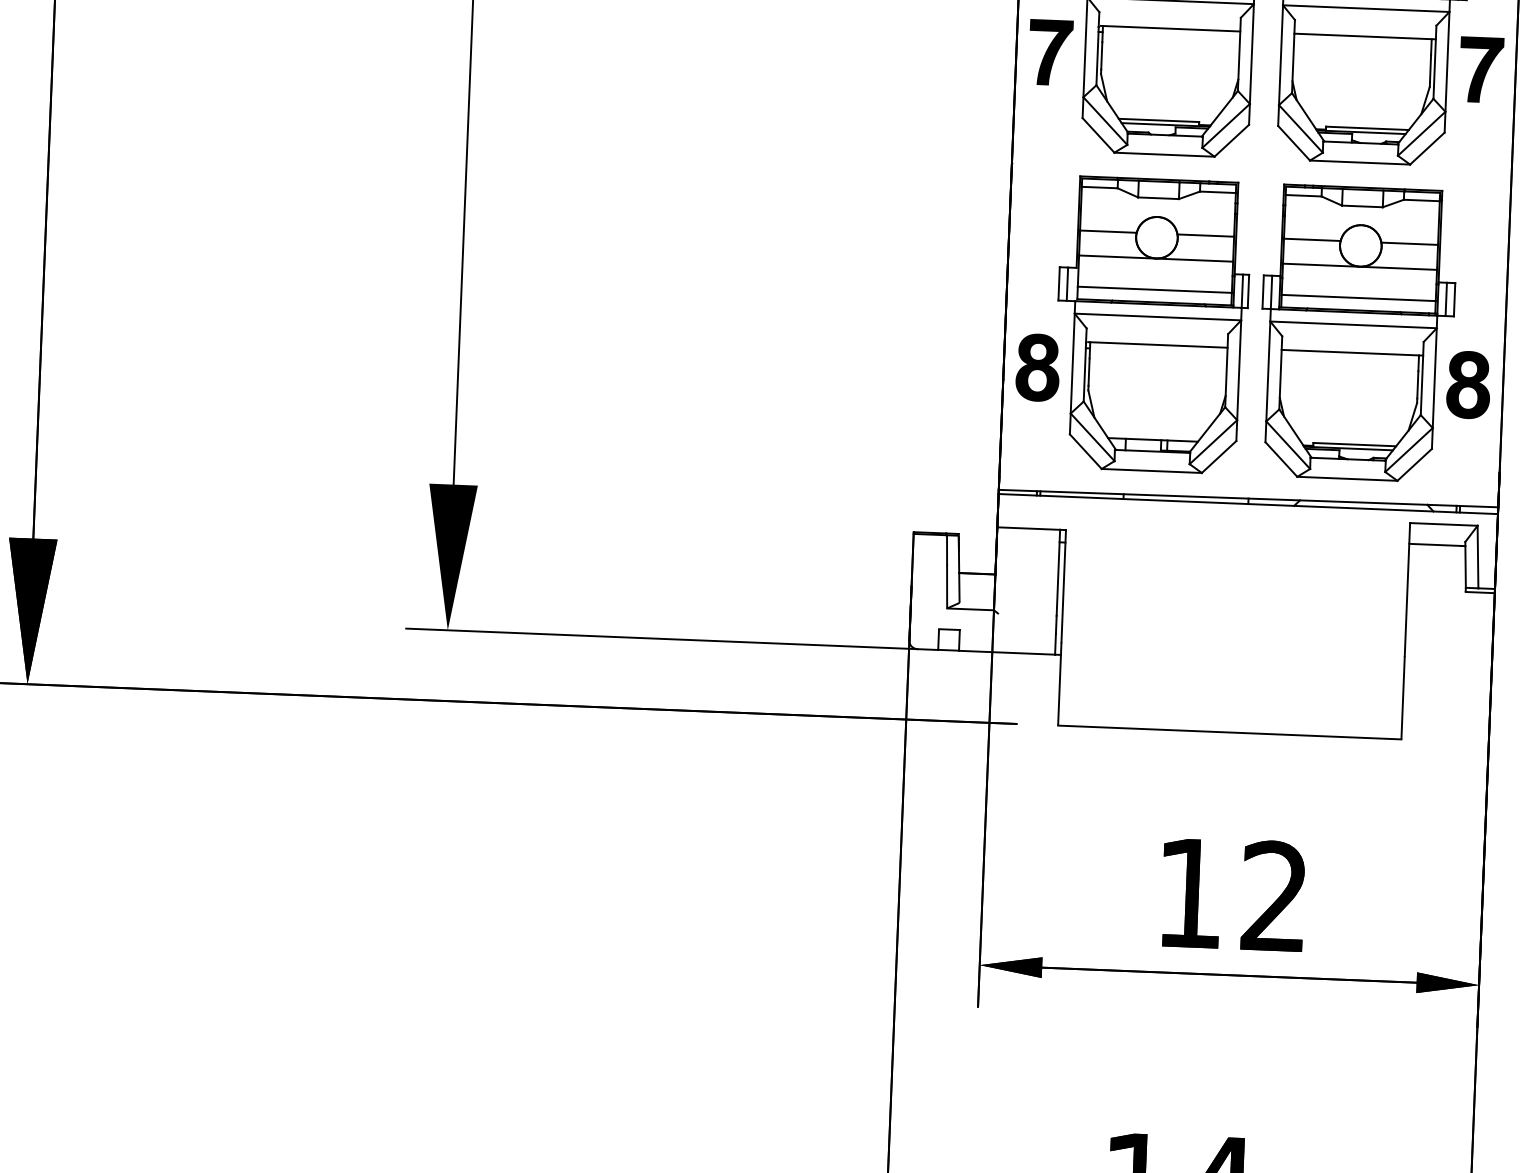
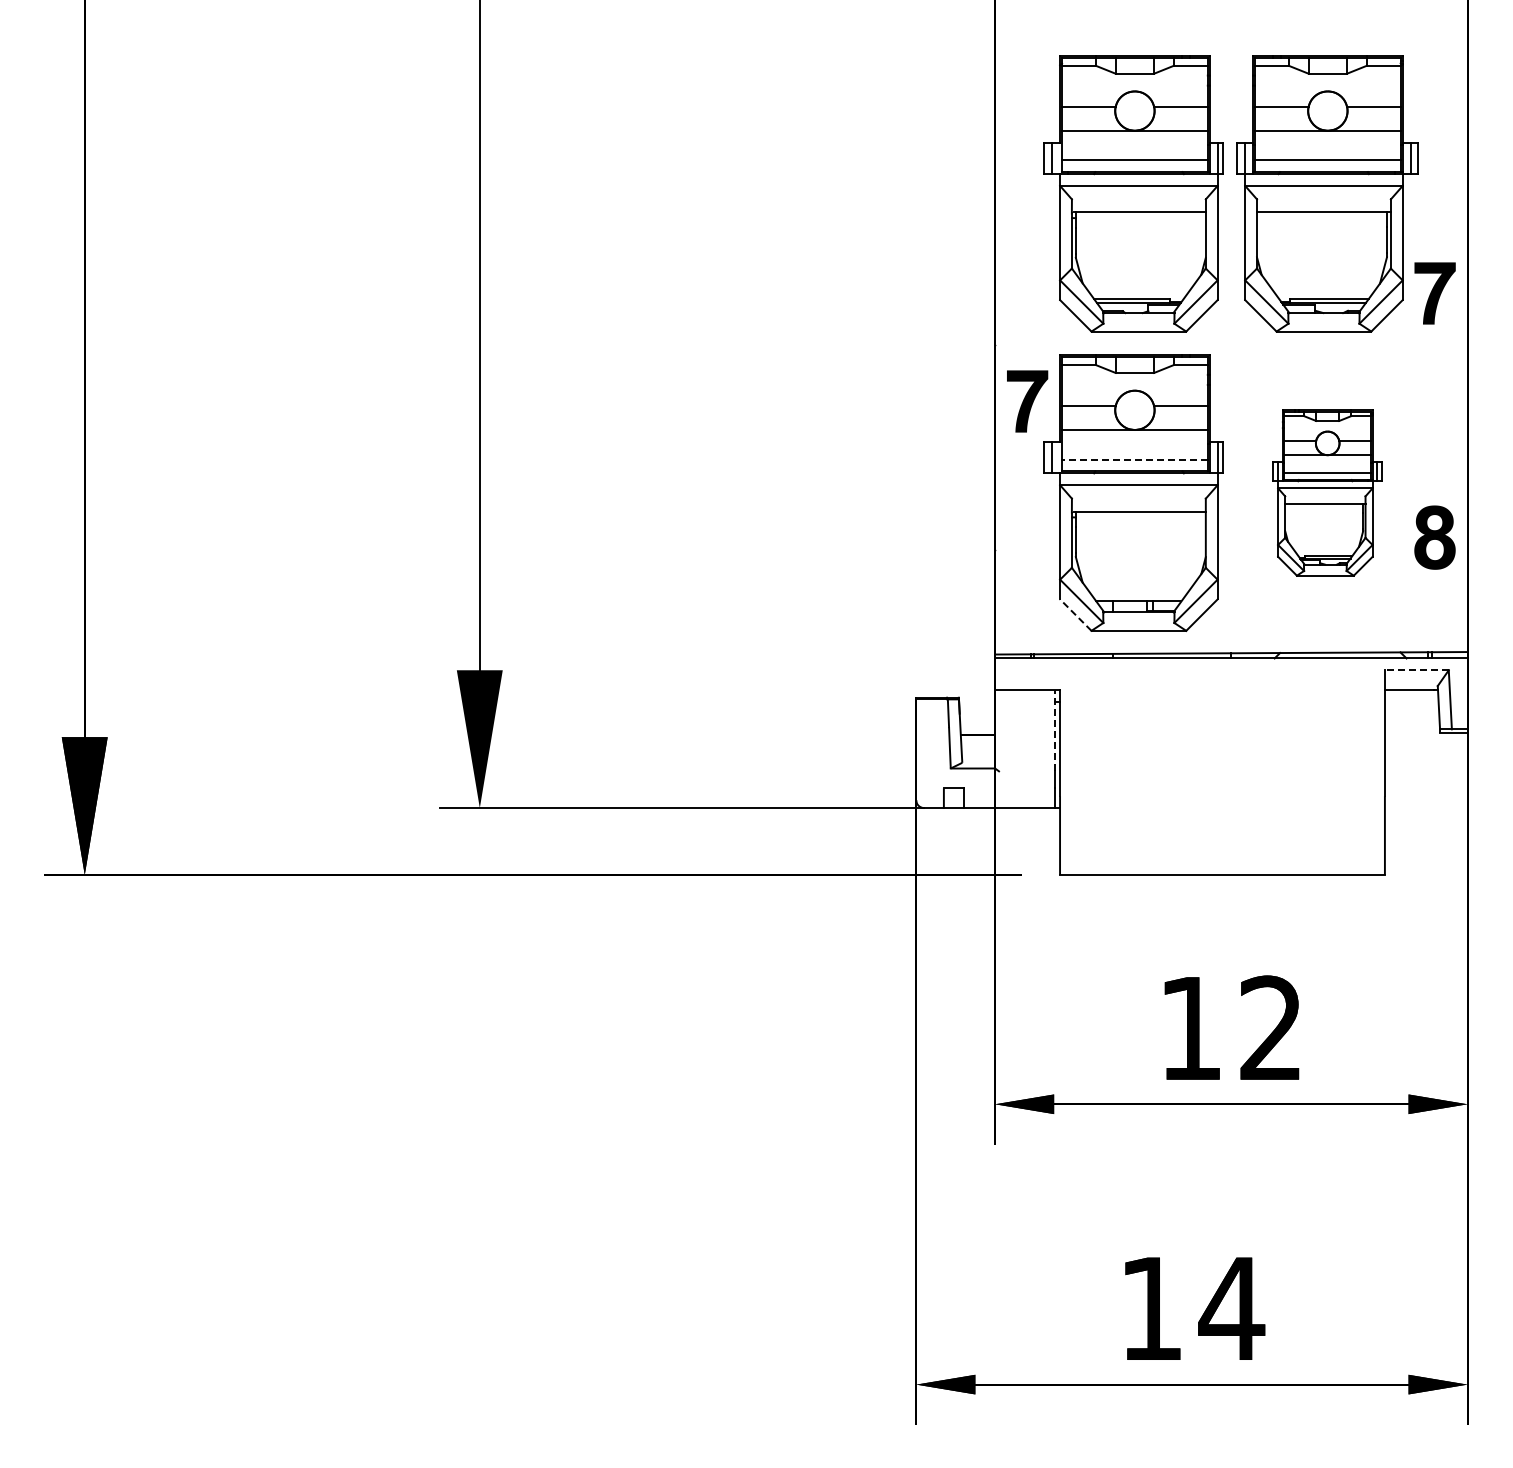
part: (1050, 52) -> (1027, 401), moved
part: (1480, 69) -> (1434, 293), moved
line: (1154, 289) -> (1134, 459), solid -> dashed
part: (1356, 332) -> (1327, 492), size x0.6
part: (1038, 367) -> (1027, 537), removed
line: (1085, 450) -> (1075, 614), solid -> dashed
line: (1443, 524) -> (1416, 670), solid -> dashed
line: (1058, 572) -> (1054, 730), solid -> dashed

